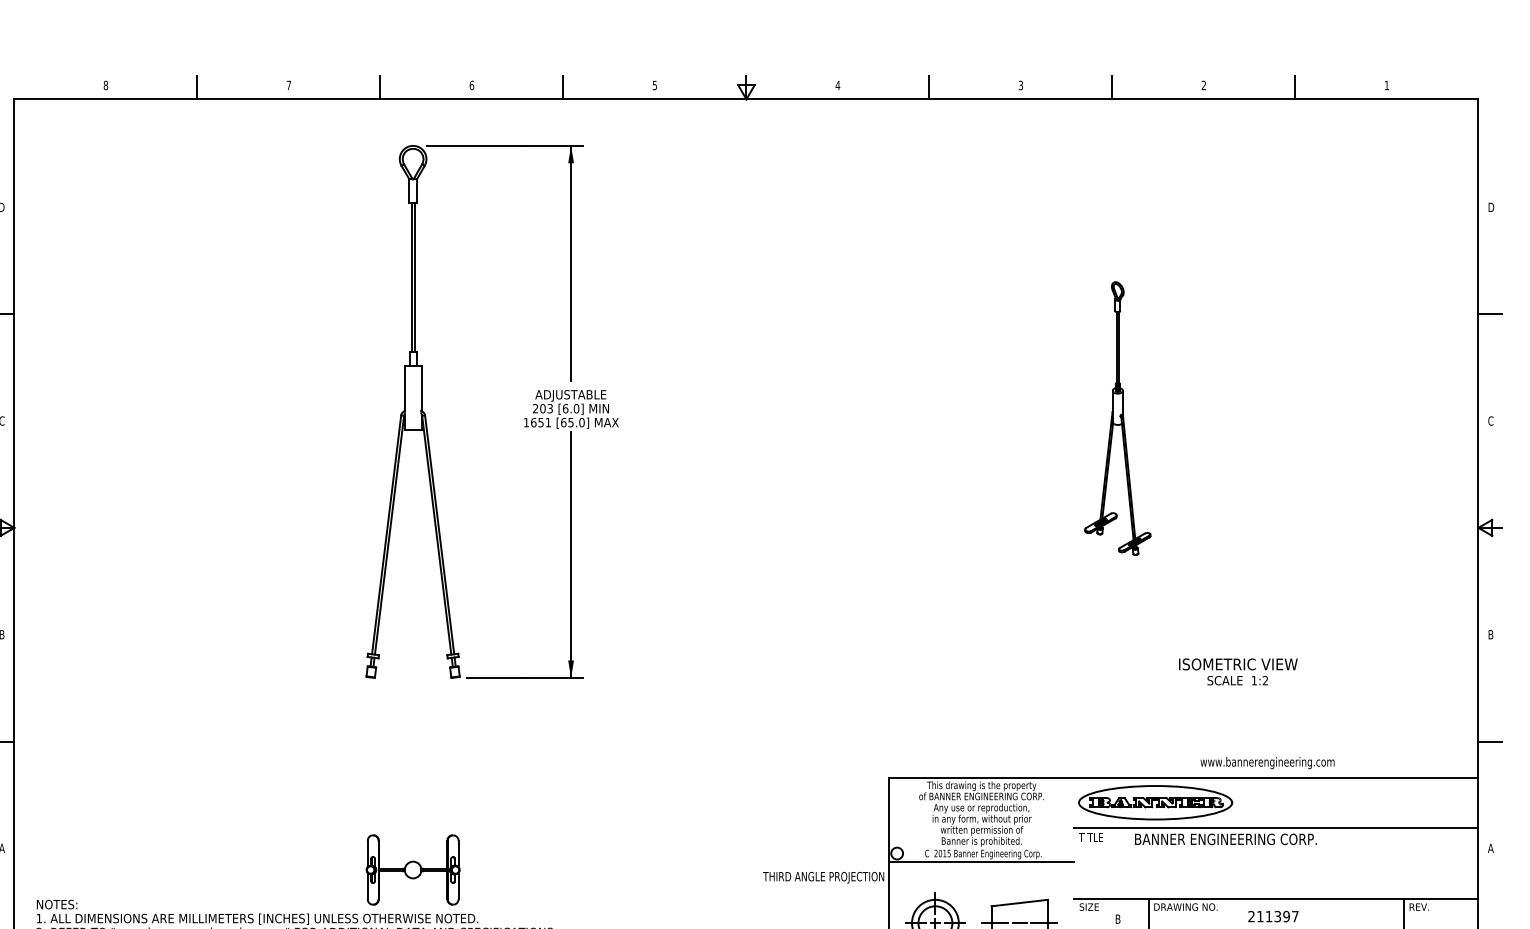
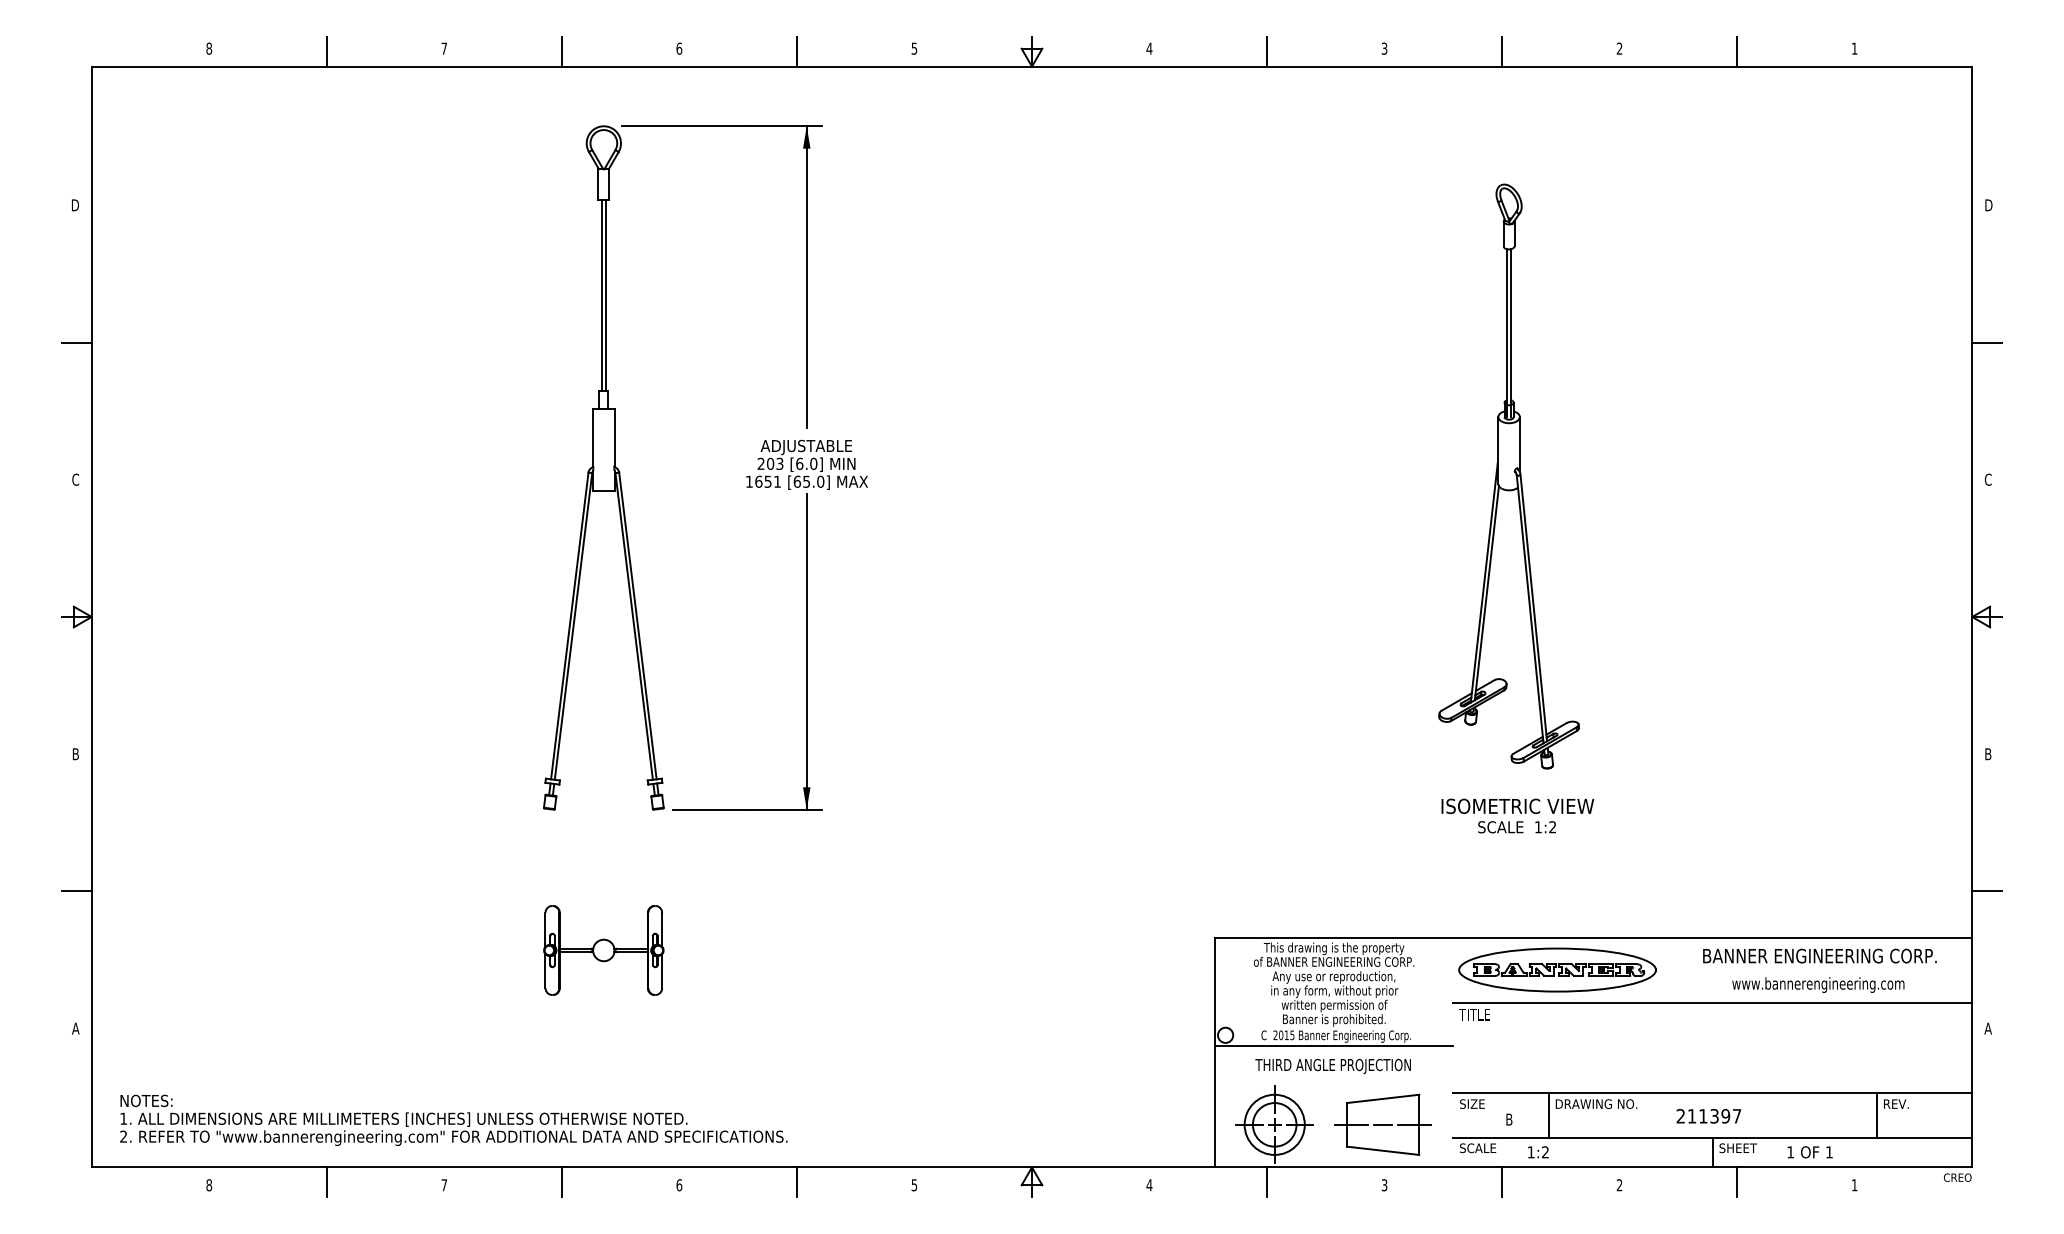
part: (1117, 418) -> (1508, 476), size x1.67
text: (1238, 671) -> (1517, 815), moved
text: (1267, 762) -> (1818, 984), moved
text: (1225, 838) -> (1819, 955), moved
part: (412, 870) -> (603, 950), moved
text: (823, 877) -> (1332, 1066), moved

